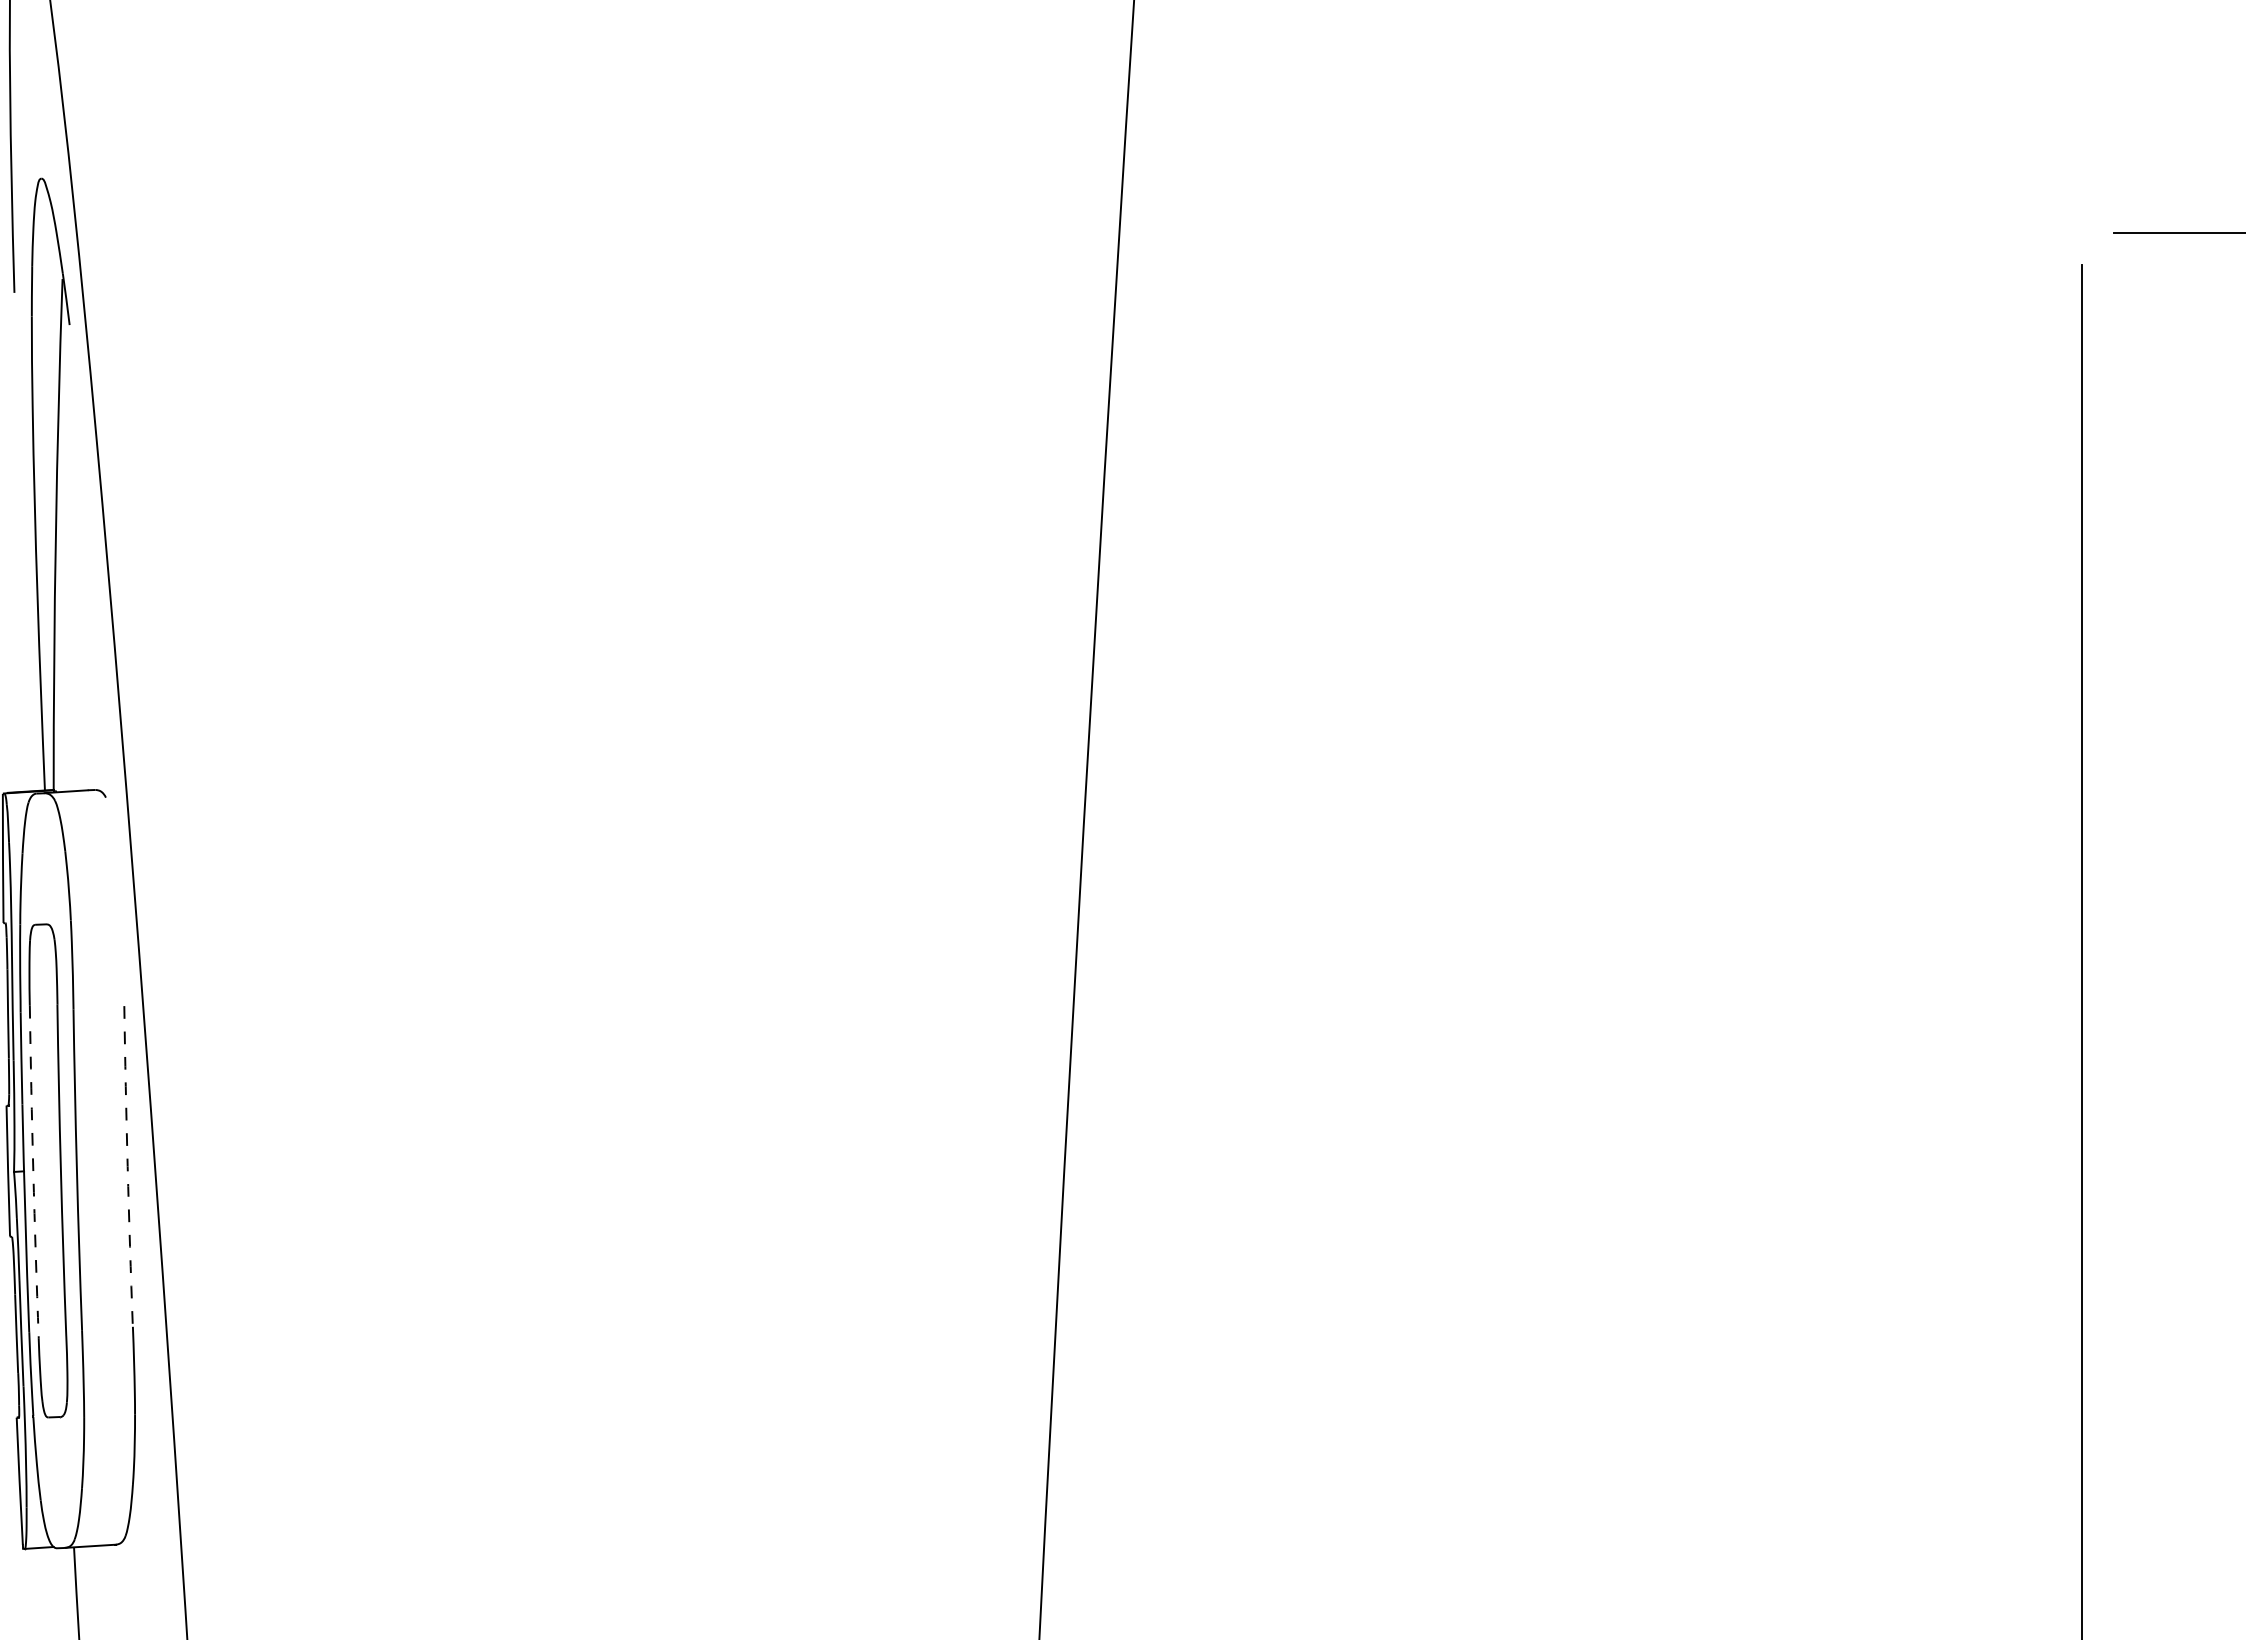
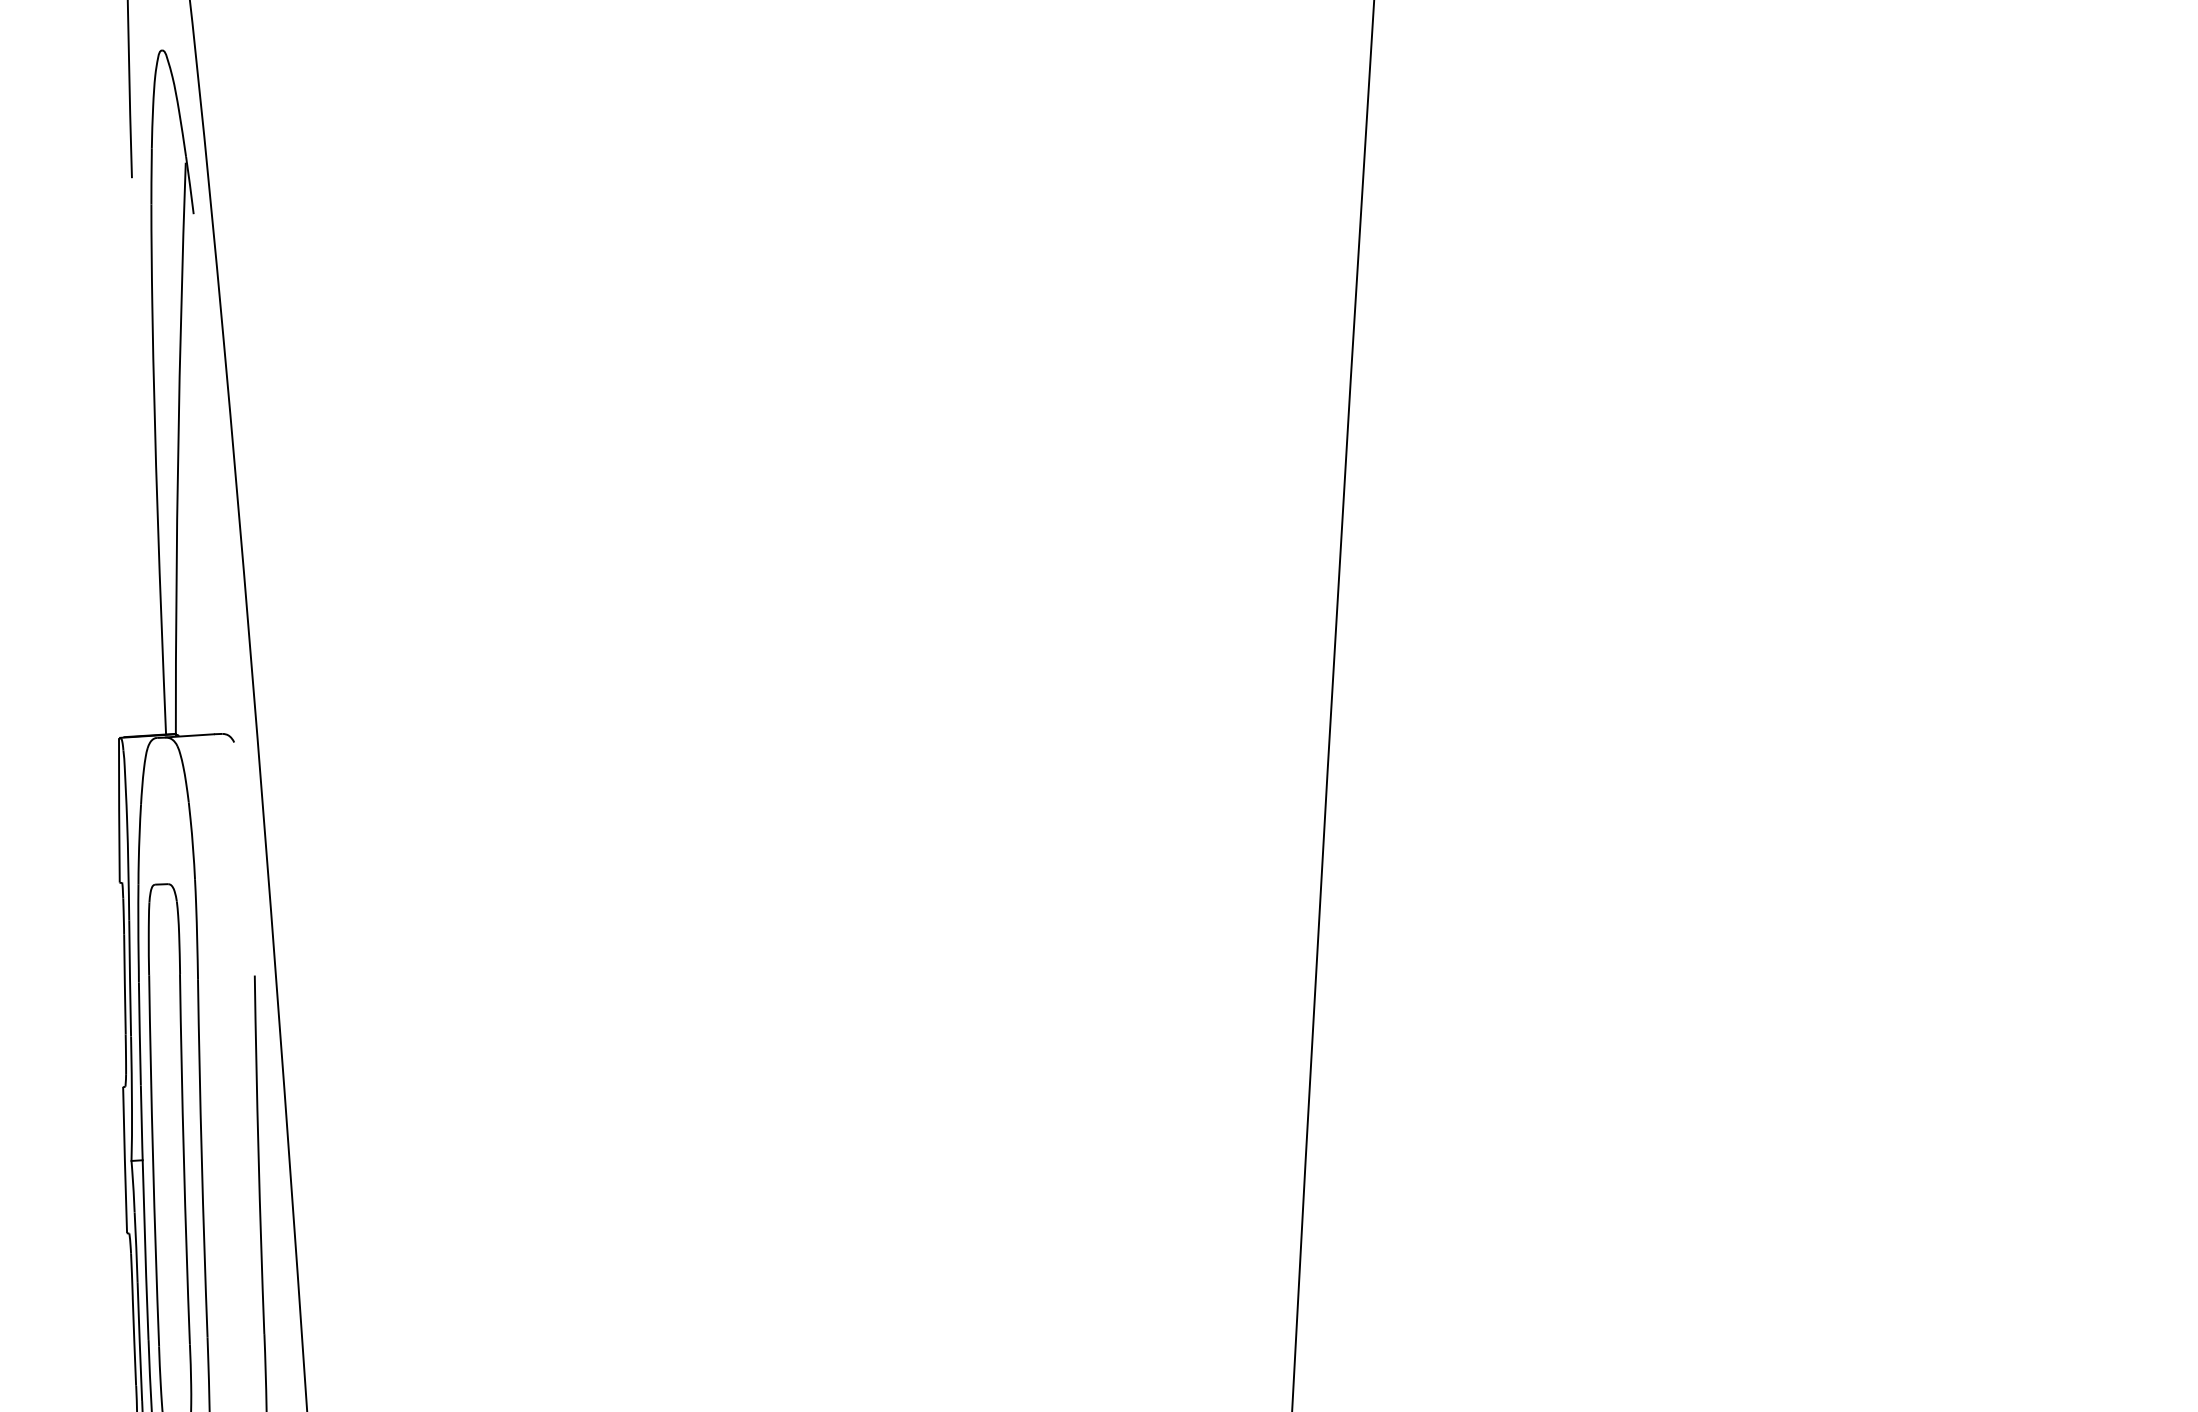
arc: (127, 1166) -> (258, 1154), dashed -> solid
arc: (33, 1171) -> (153, 1160), dashed -> solid

